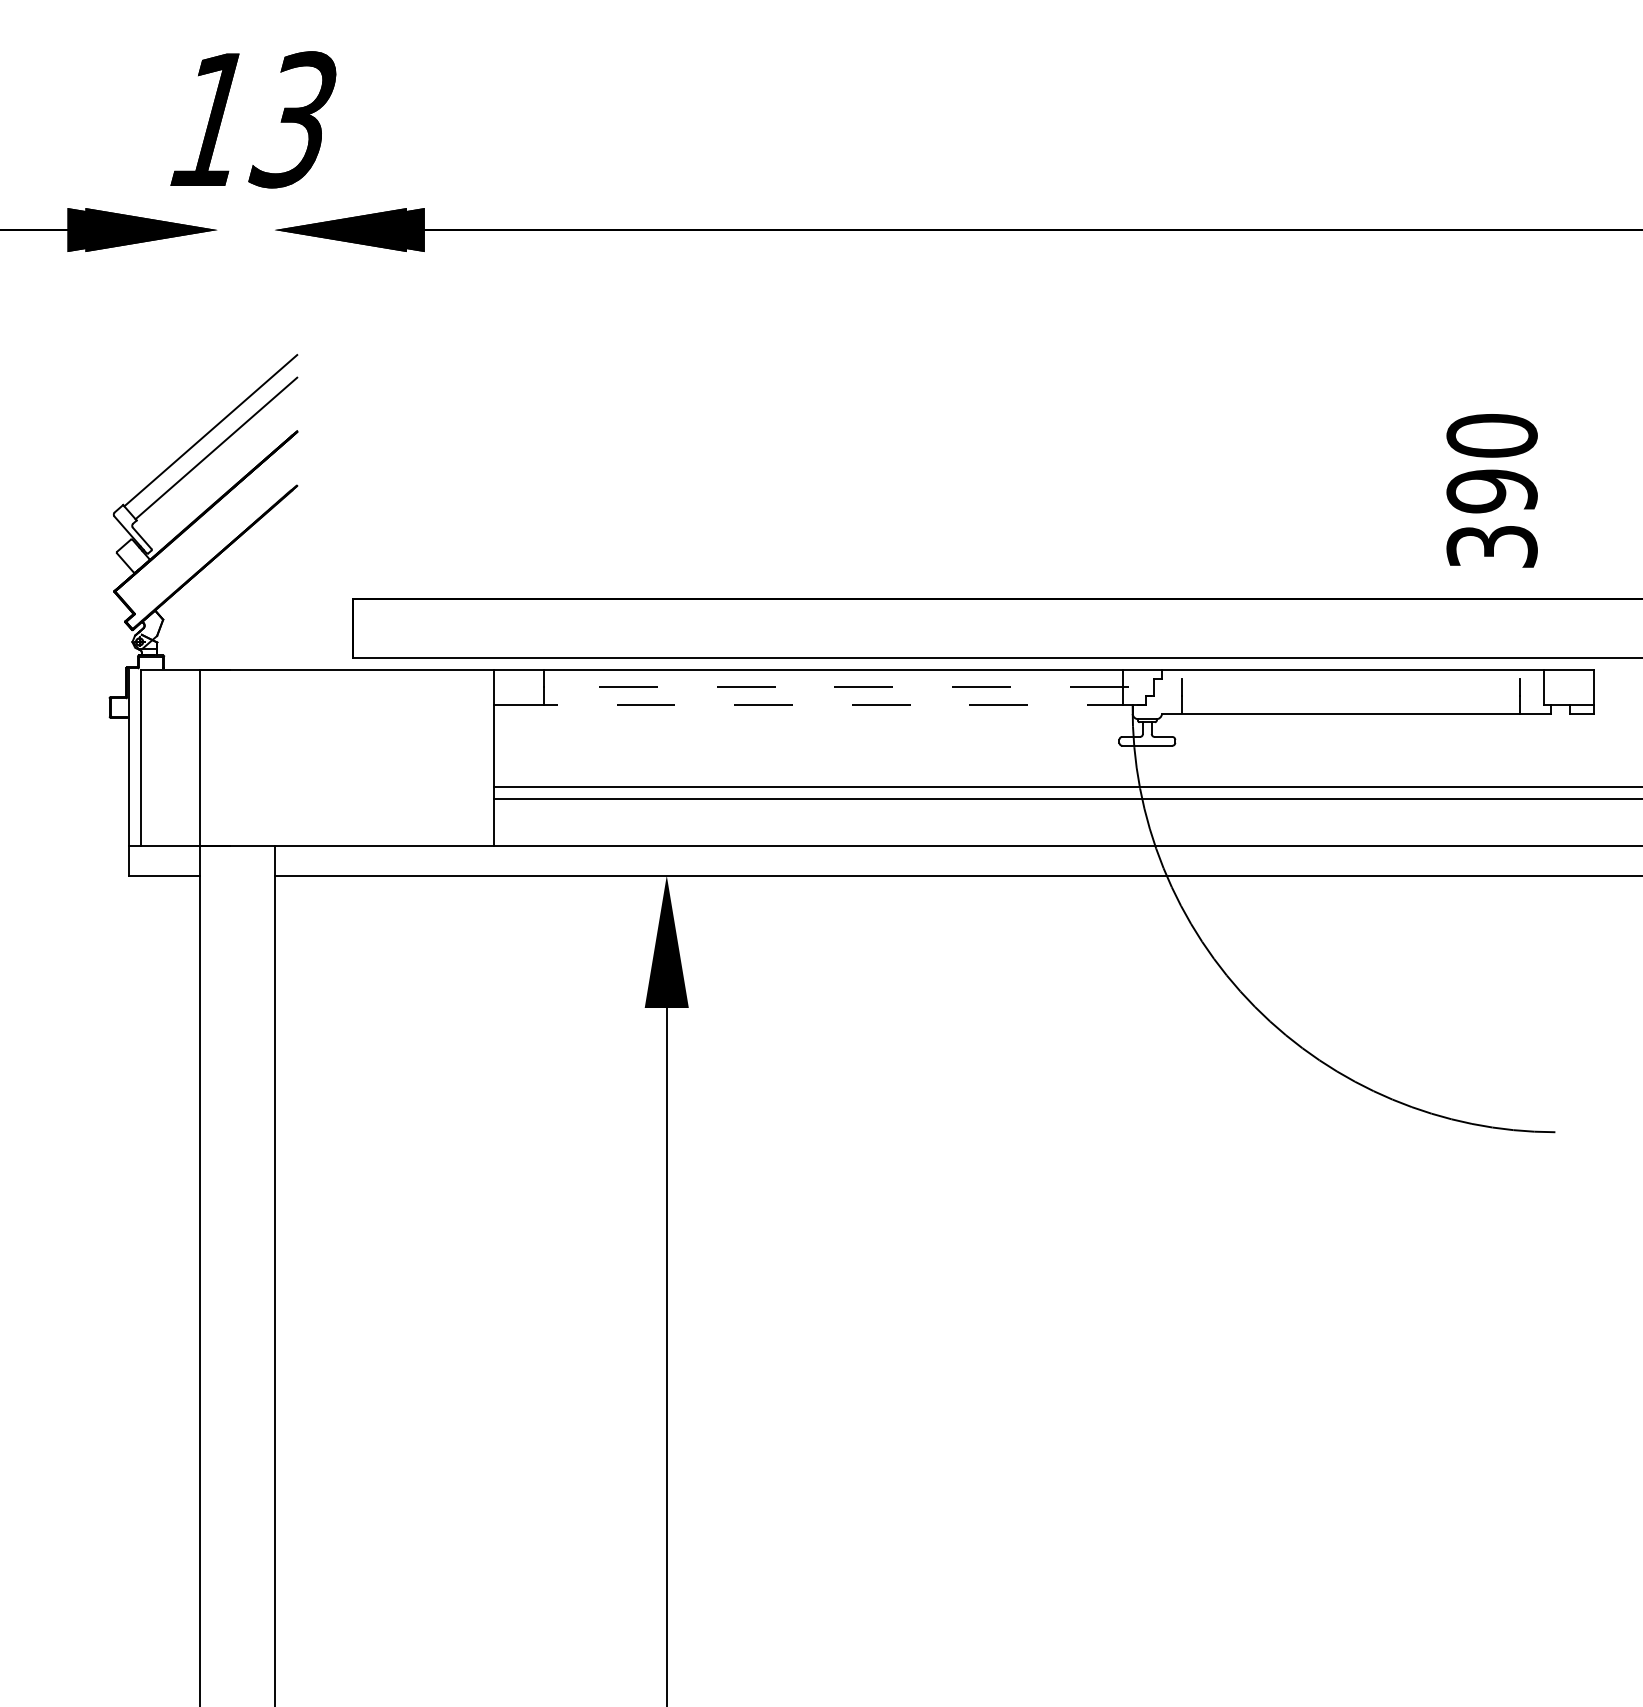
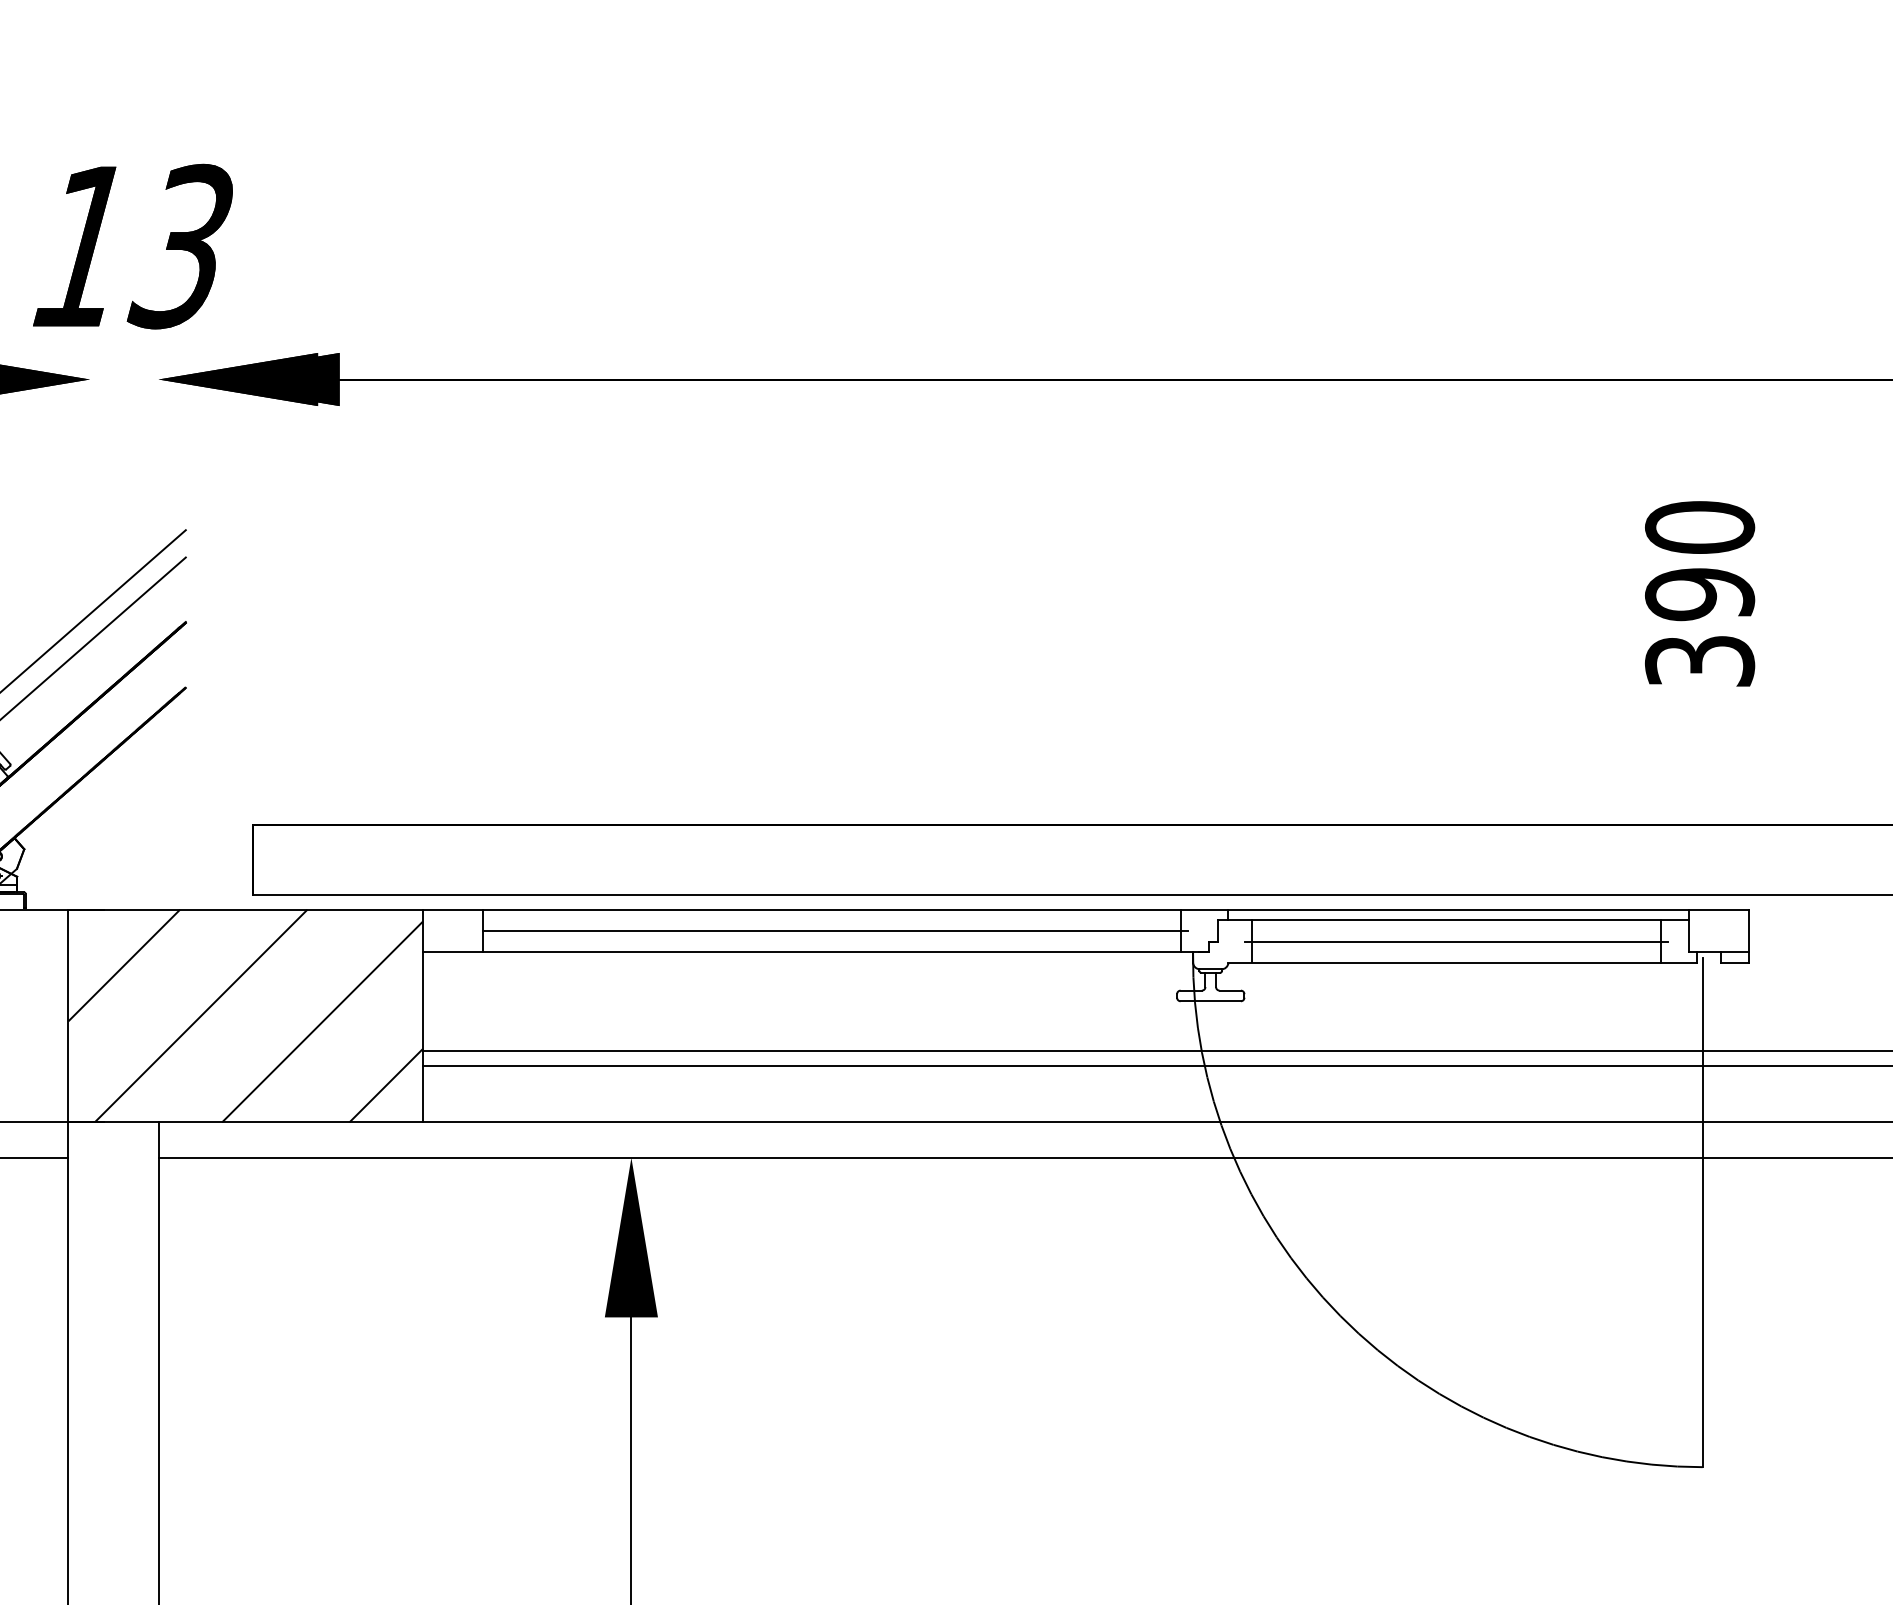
text: (1491, 490) -> (1699, 593), moved
line: (1352, 678) -> (1458, 920), added
line: (835, 687) -> (834, 931), dashed -> solid
line: (1350, 696) -> (1455, 941), added
line: (844, 705) -> (845, 952), dashed -> solid
hatch: (346, 757) -> (245, 1015), added
line: (1555, 920) -> (1702, 1211), added

